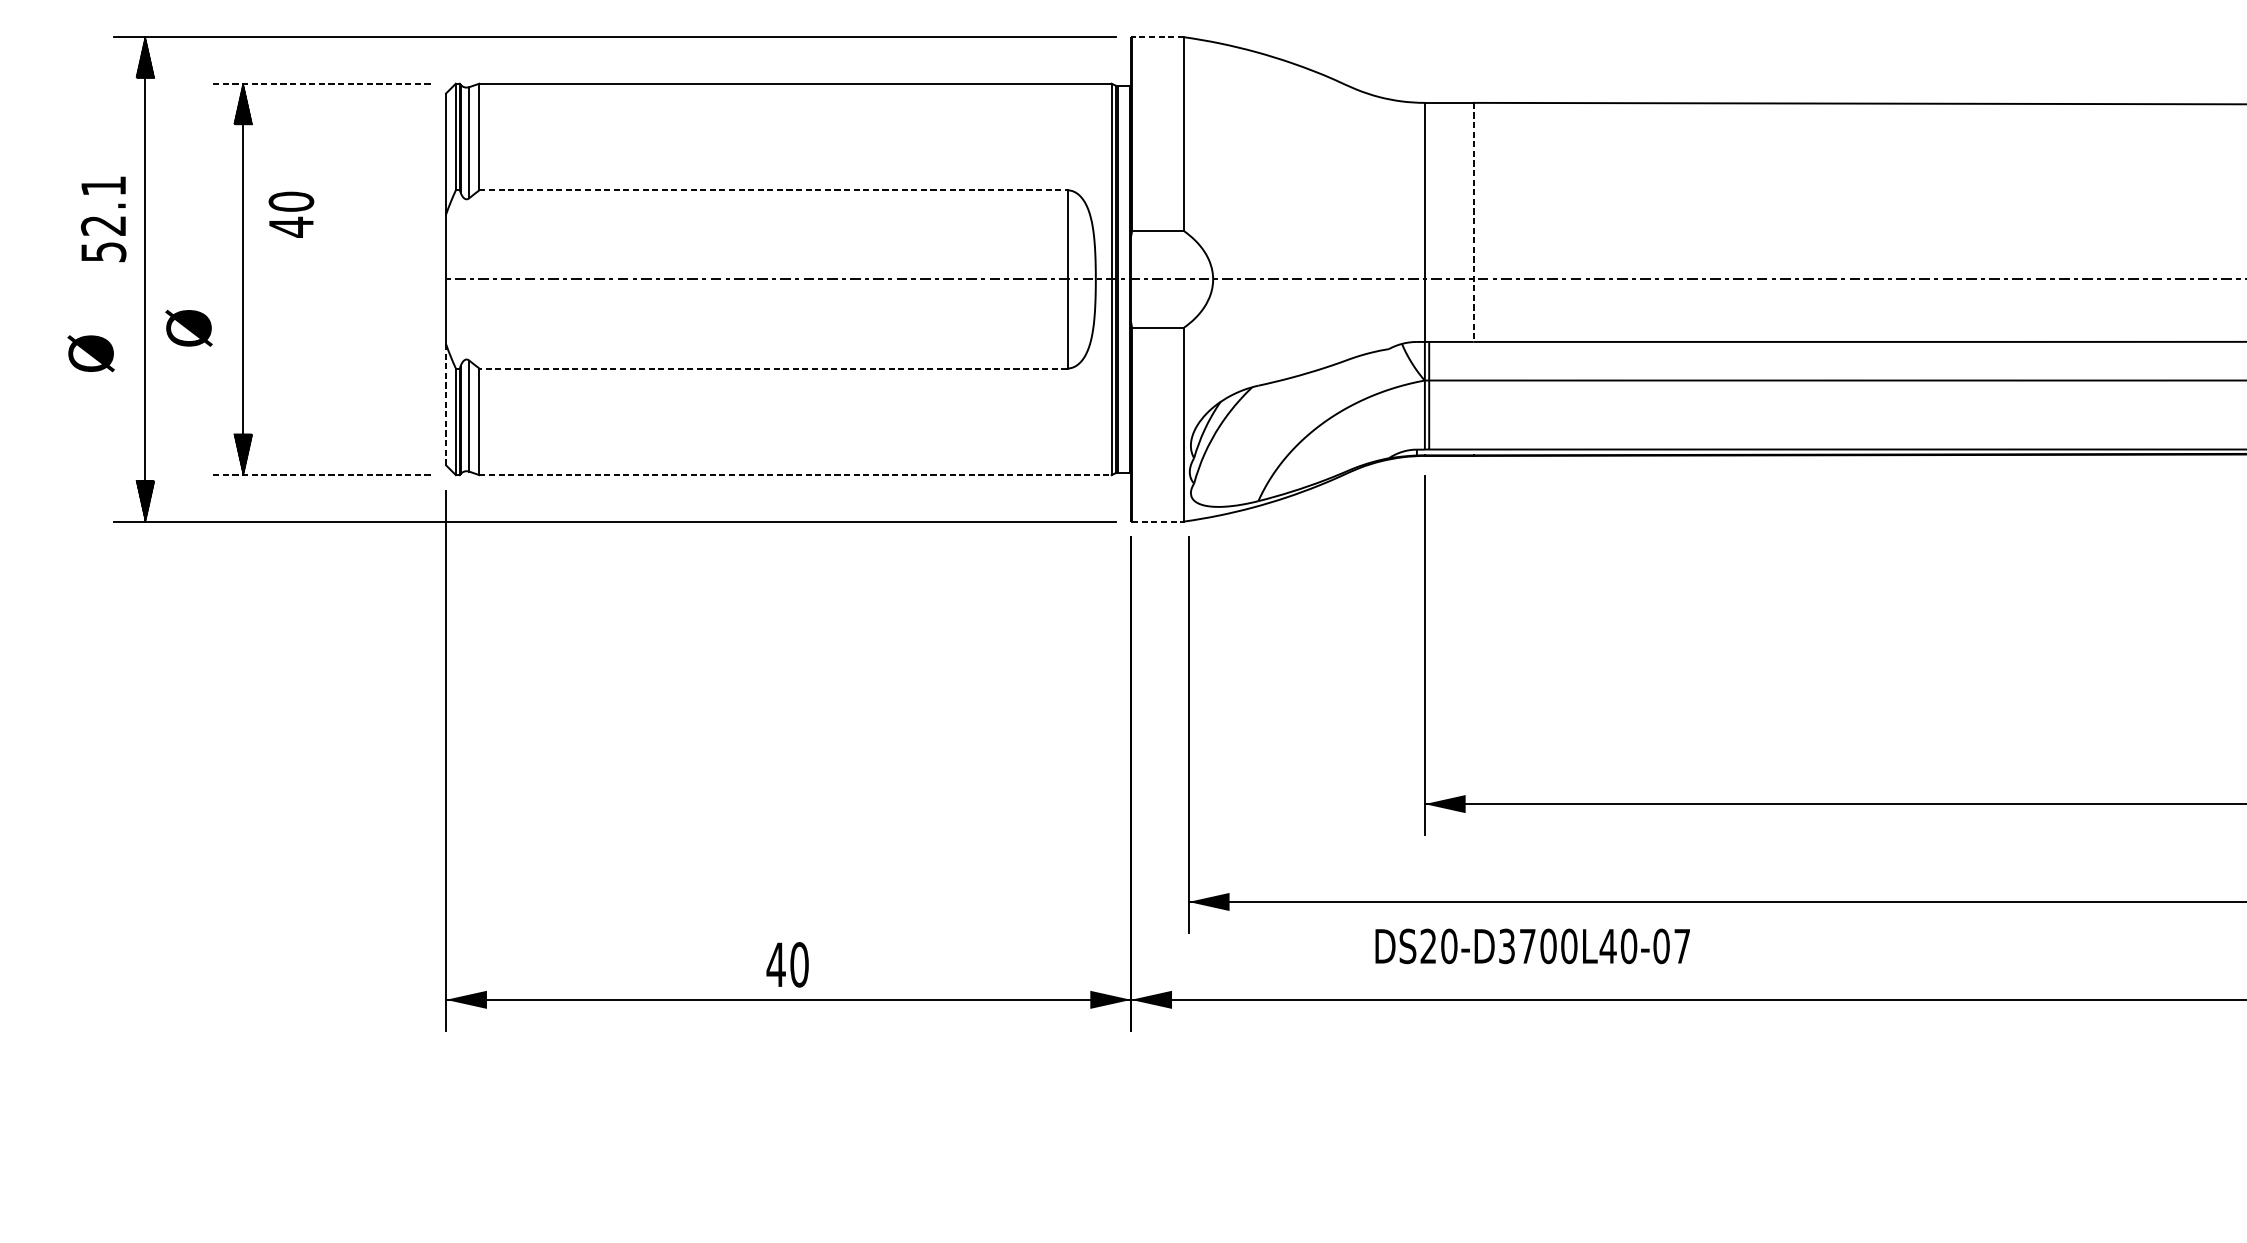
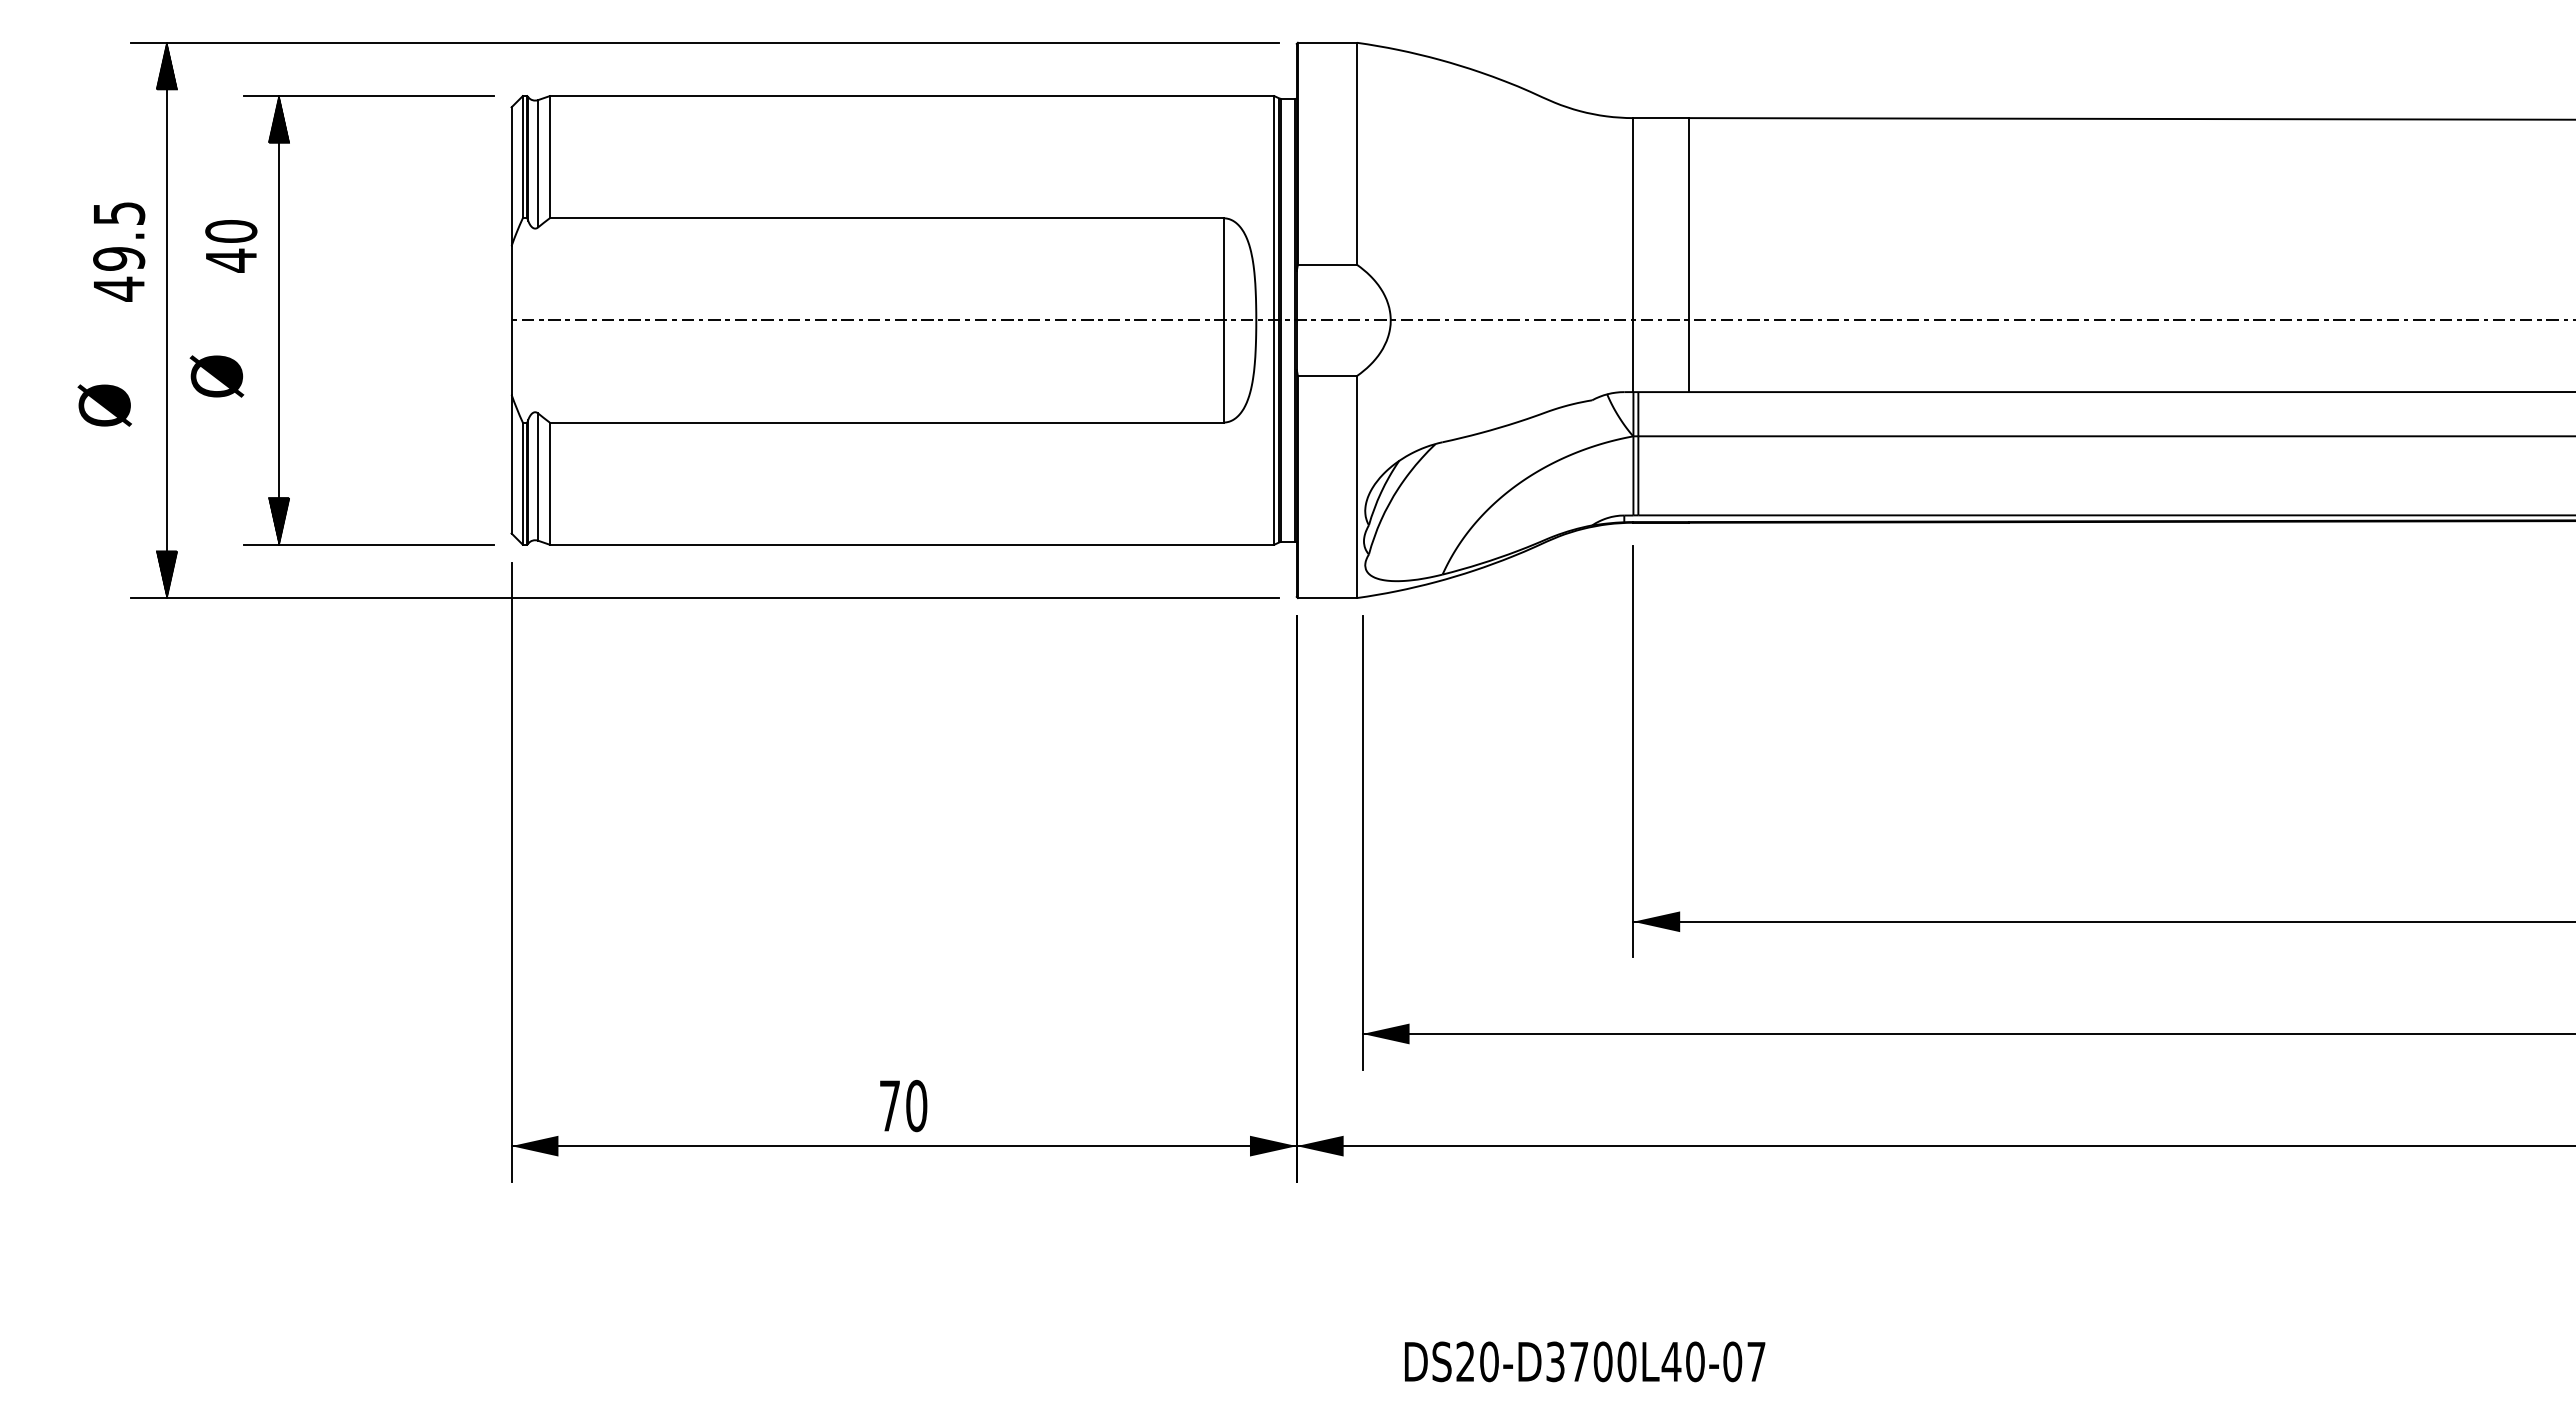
line: (1157, 36) -> (1327, 42), dashed -> solid
line: (321, 84) -> (368, 96), dashed -> solid
line: (774, 190) -> (887, 218), dashed -> solid
text: (291, 214) -> (231, 246), moved
text: (103, 219) -> (119, 251), 52.1 -> 49.5
line: (1473, 222) -> (1689, 255), dashed -> solid
line: (773, 368) -> (886, 422), dashed -> solid
line: (446, 404) -> (511, 463), dashed -> solid
line: (321, 474) -> (368, 544), dashed -> solid
line: (795, 474) -> (912, 544), dashed -> solid
line: (1157, 522) -> (1327, 598), dashed -> solid
text: (1533, 946) -> (1585, 1361), moved
text: (775, 964) -> (889, 1105), 40 -> 70

